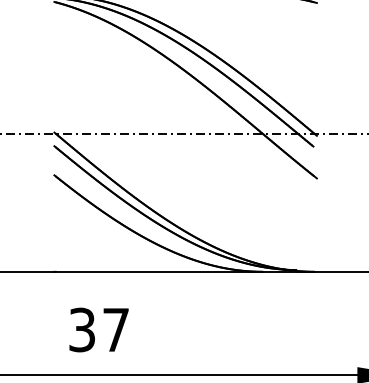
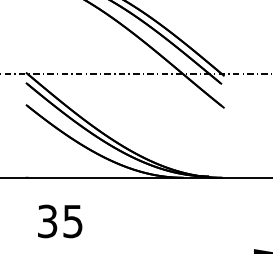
text: (115, 330) -> (72, 221), 37 -> 35

